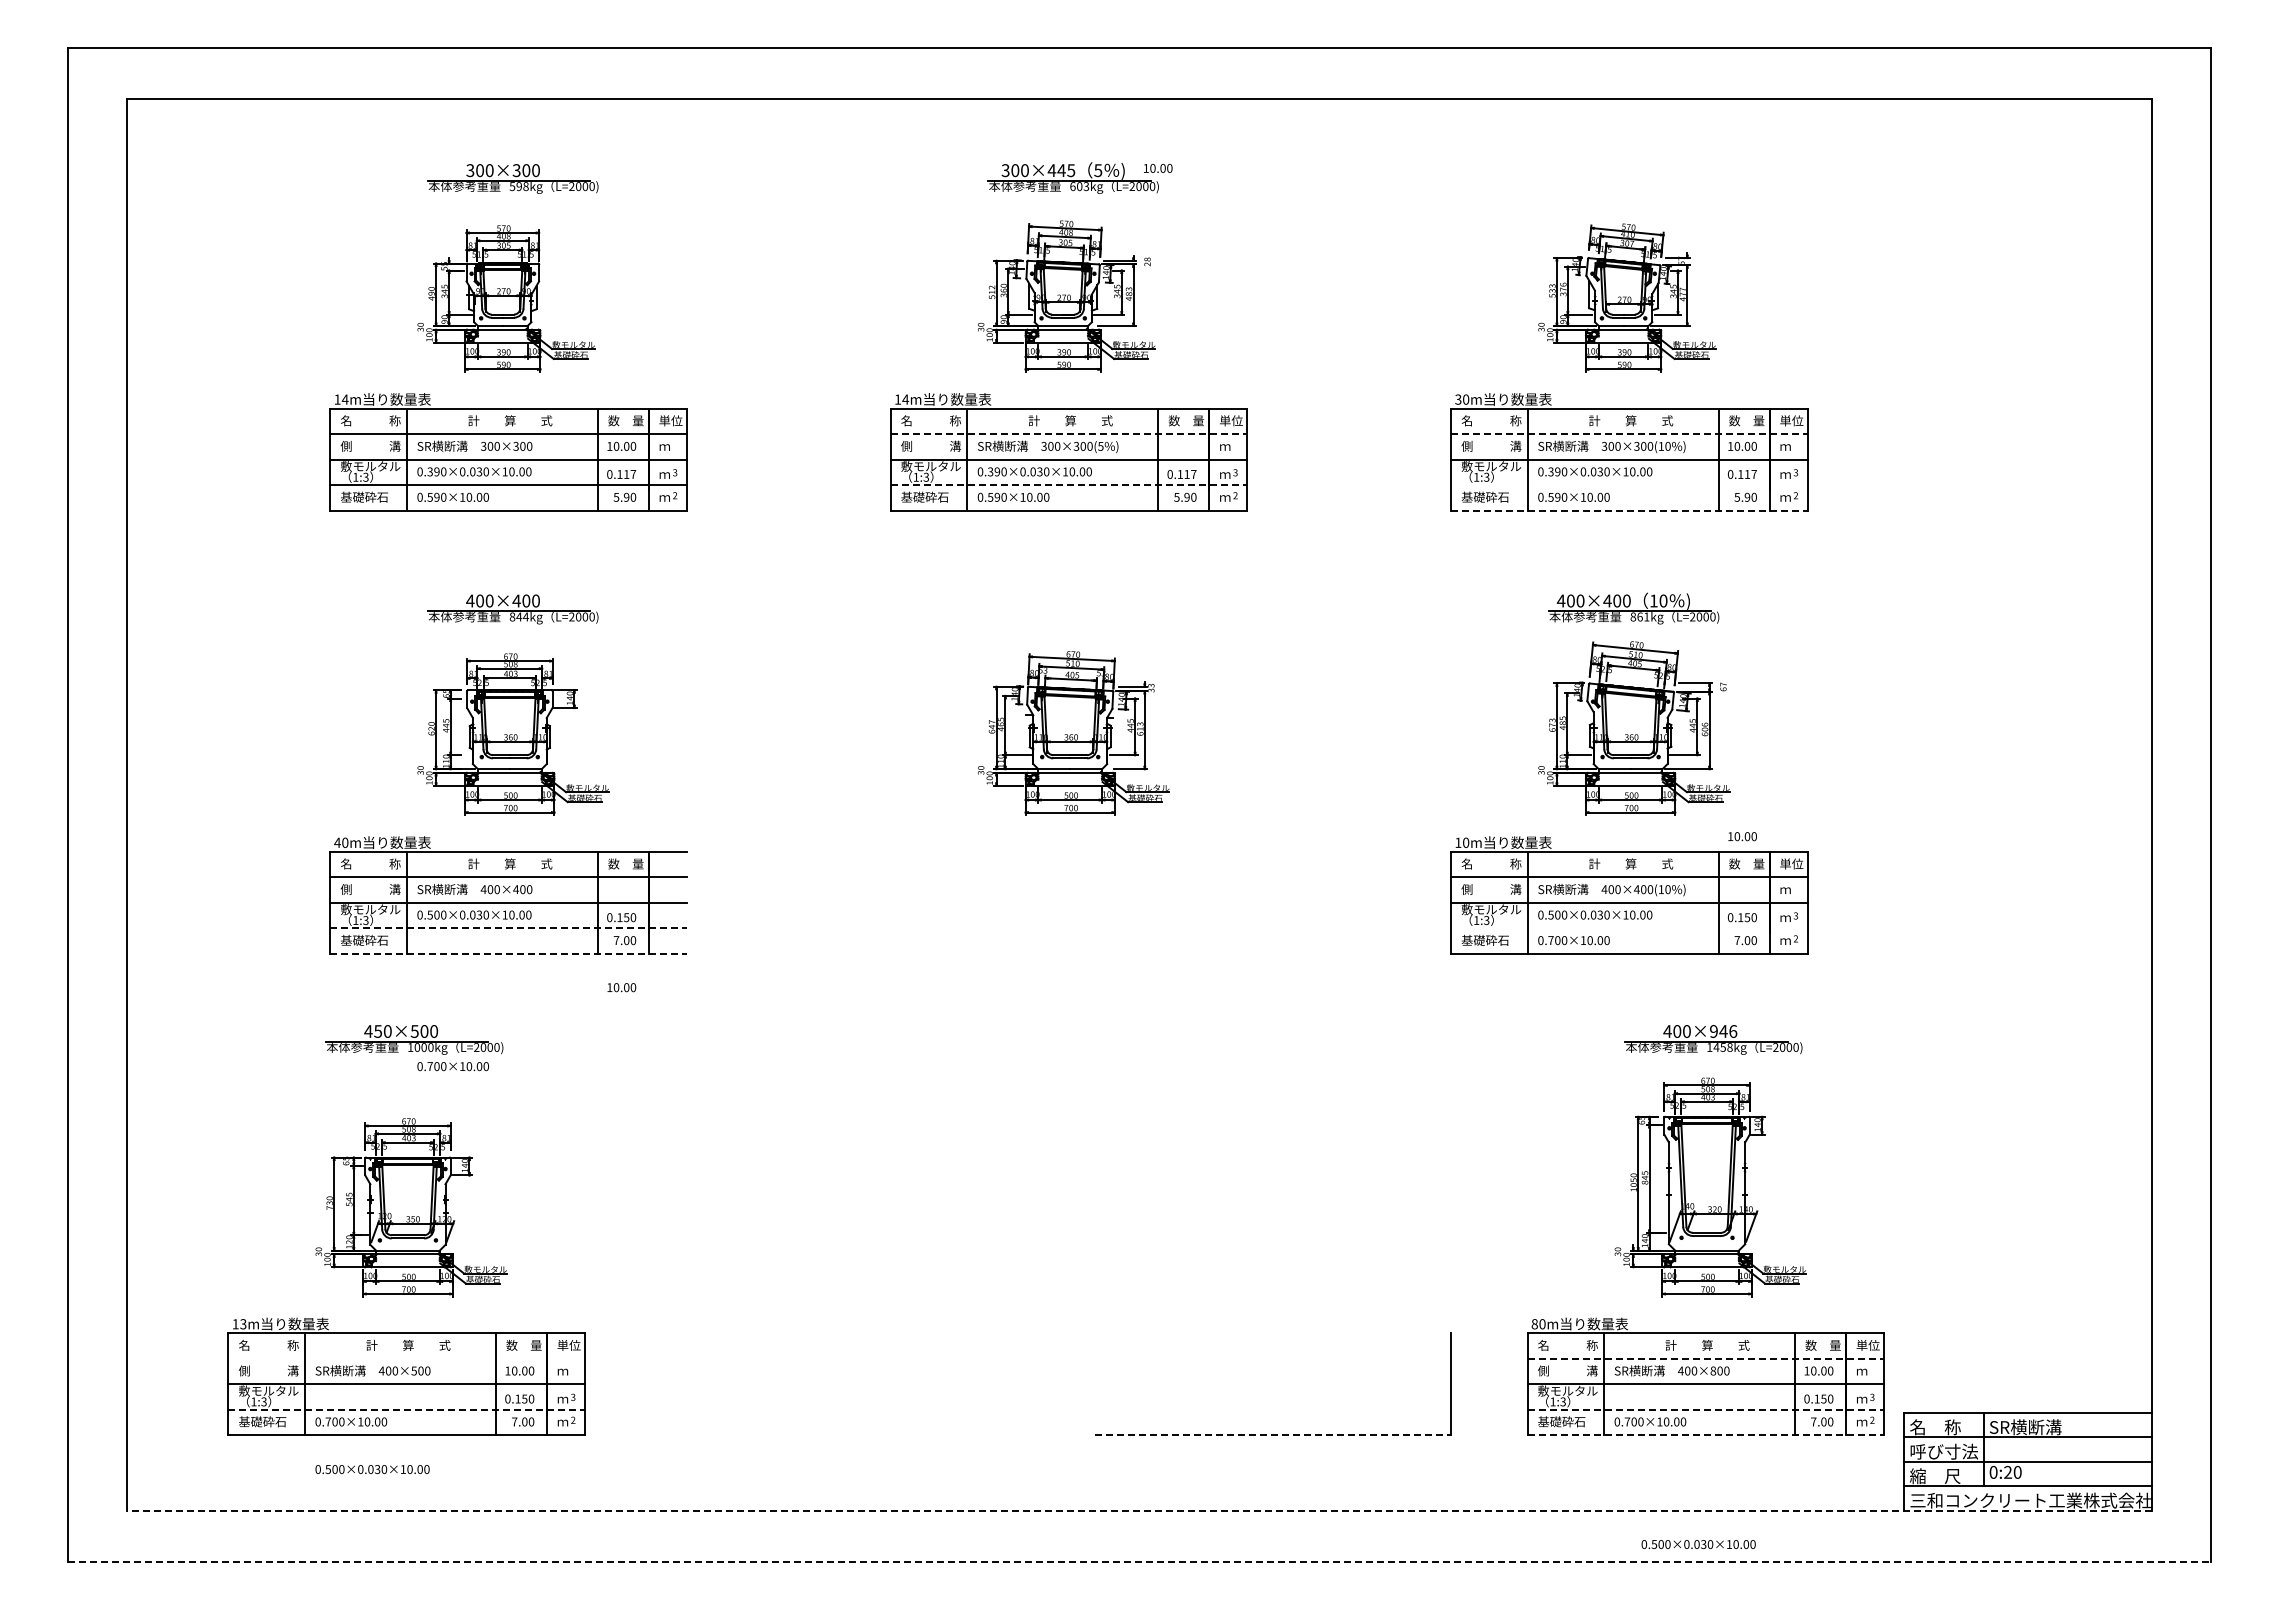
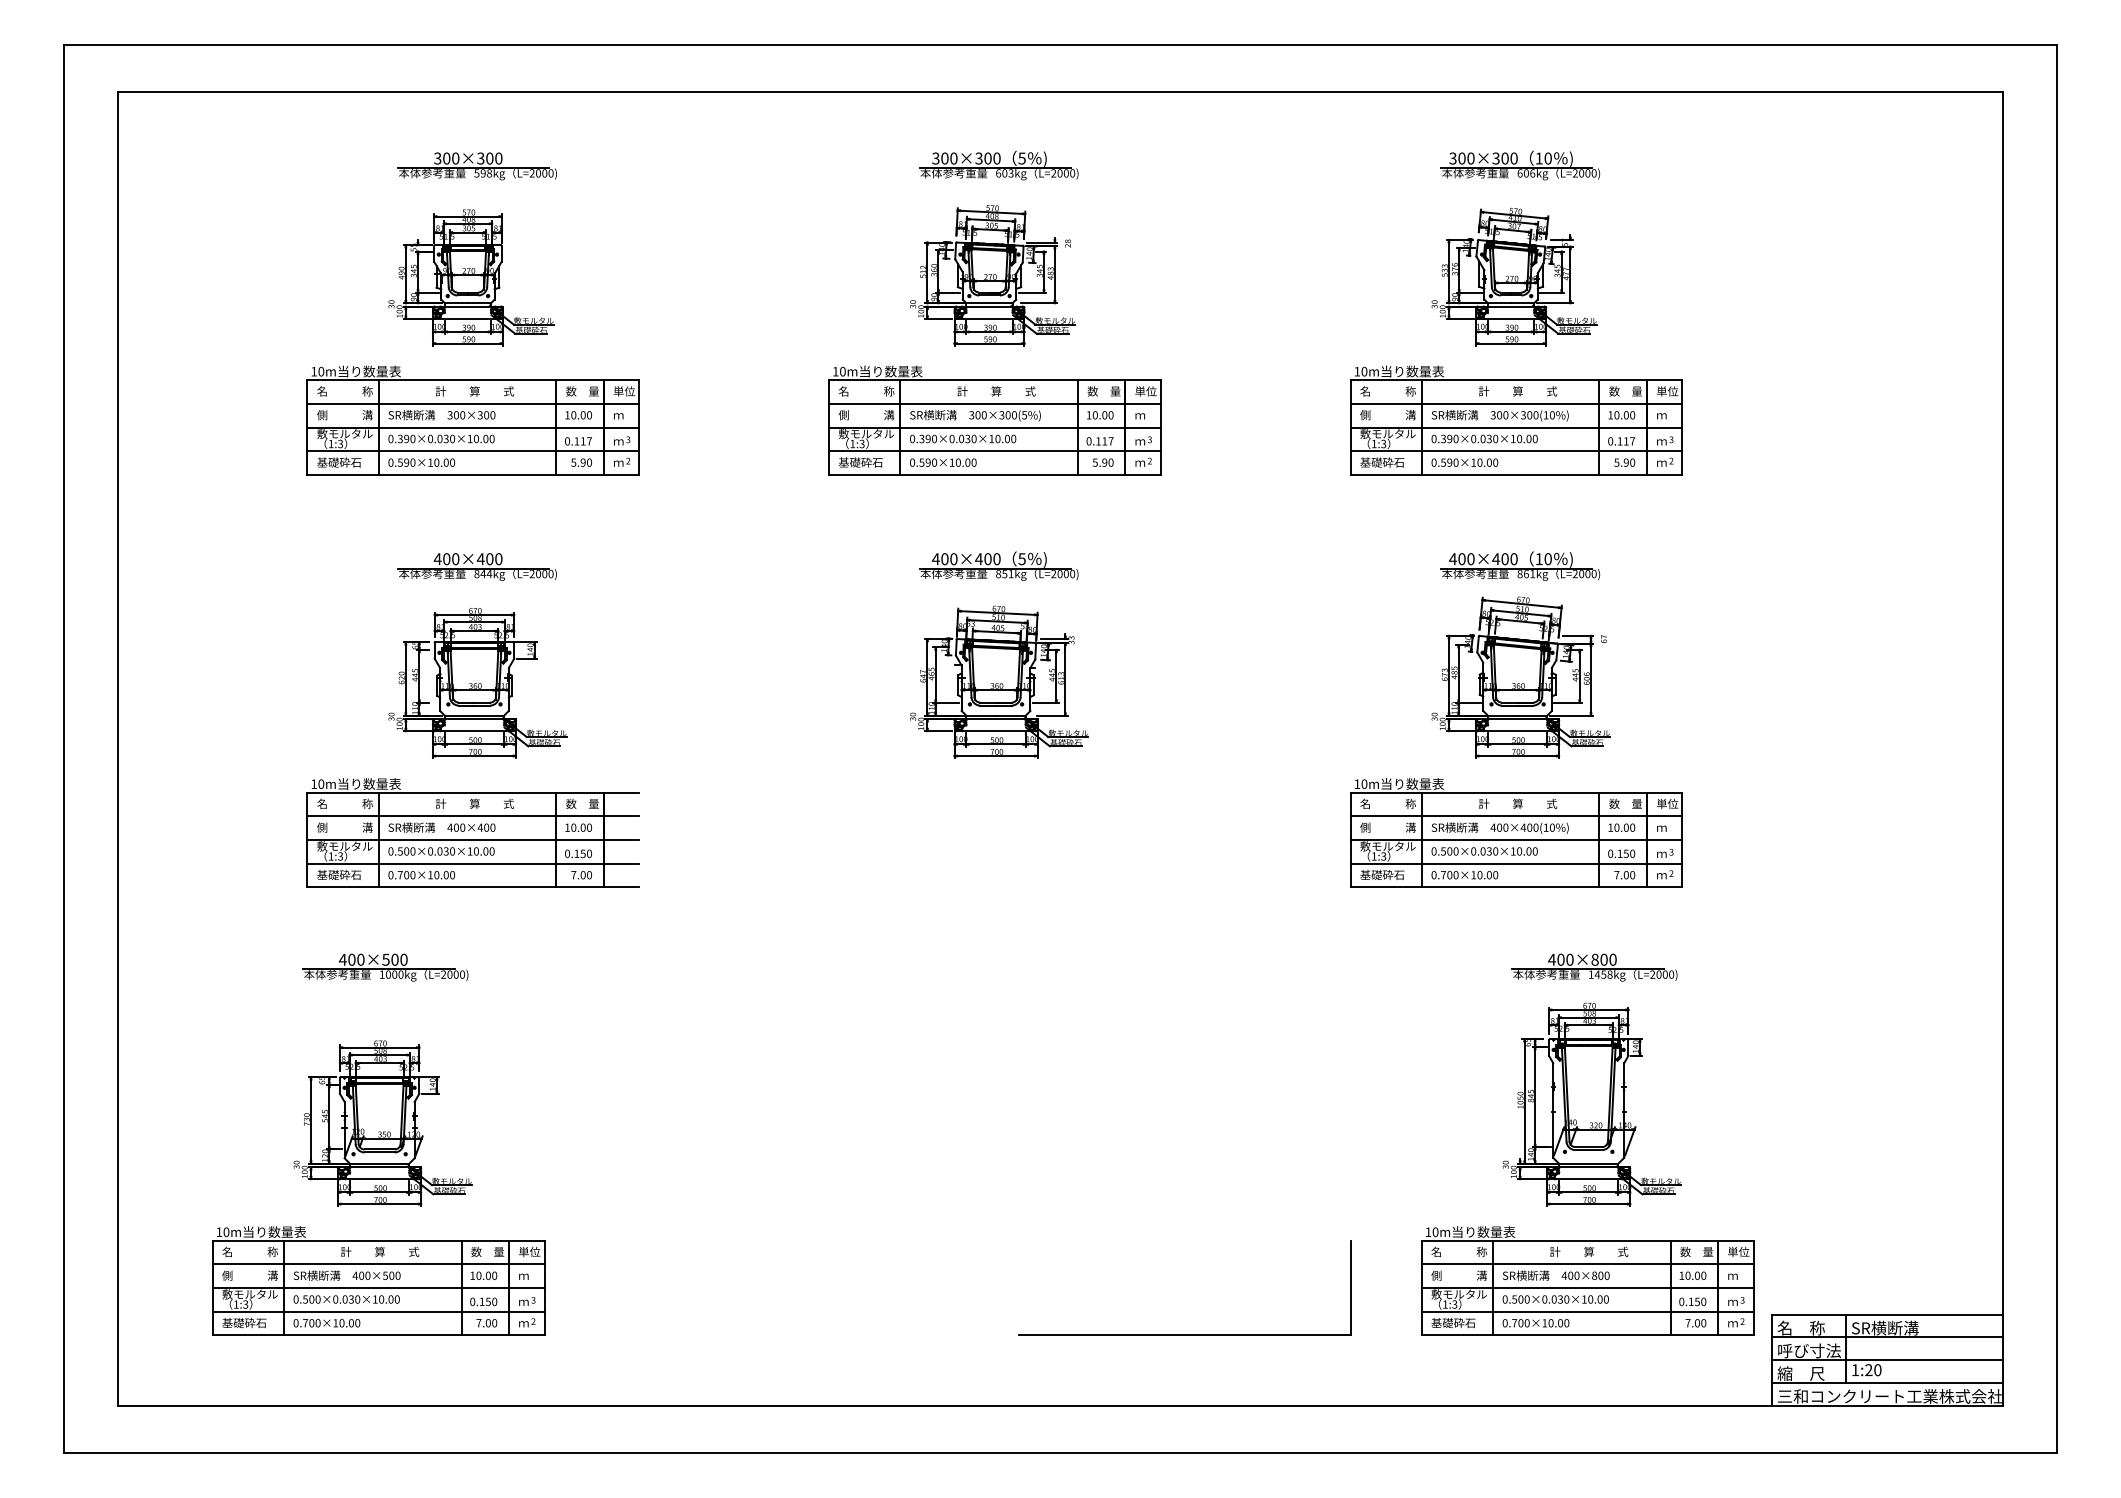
text: (1158, 168) -> (1100, 415), moved
text: (1061, 170) -> (987, 158), 300×445 -> 300×300
part: (1633, 177) -> (1520, 164), added
text: (344, 399) -> (320, 371), 14m -> 10m
text: (905, 399) -> (842, 371), 14m -> 10m
text: (1458, 399) -> (1357, 371), 30m -> 10m
line: (1069, 434) -> (995, 404), dashed -> solid
line: (1629, 434) -> (1516, 404), dashed -> solid
line: (1069, 485) -> (995, 451), dashed -> solid
line: (1629, 485) -> (1516, 451), added
line: (1629, 510) -> (1516, 474), dashed -> solid
part: (1072, 608) -> (998, 566), added
text: (1742, 836) -> (1621, 827), moved
text: (337, 842) -> (314, 783), 40m -> 10m
line: (509, 928) -> (474, 863), dashed -> solid
line: (1629, 928) -> (1516, 863), added
line: (509, 953) -> (474, 887), dashed -> solid
text: (621, 987) -> (578, 827), moved
text: (378, 1031) -> (352, 959), 450×500 -> 400×500
text: (1723, 1031) -> (1604, 959), 400×946 -> 400×800
text: (452, 1066) -> (421, 875), moved
text: (243, 1324) -> (226, 1232), 13m -> 10m
text: (1534, 1324) -> (1428, 1232), 80m -> 10m
line: (406, 1358) -> (378, 1264), added
line: (1706, 1358) -> (1588, 1264), dashed -> solid
line: (407, 1409) -> (379, 1311), dashed -> solid
line: (1706, 1409) -> (1588, 1311), dashed -> solid
line: (1273, 1435) -> (1185, 1335), dashed -> solid
line: (1706, 1435) -> (1588, 1335), dashed -> solid
text: (372, 1469) -> (346, 1299), moved
text: (1993, 1471) -> (1855, 1369), 0:20 -> 1:20
line: (1139, 1510) -> (1060, 1405), dashed -> solid
text: (1698, 1544) -> (1555, 1299), moved
line: (1140, 1561) -> (1061, 1453), dashed -> solid

